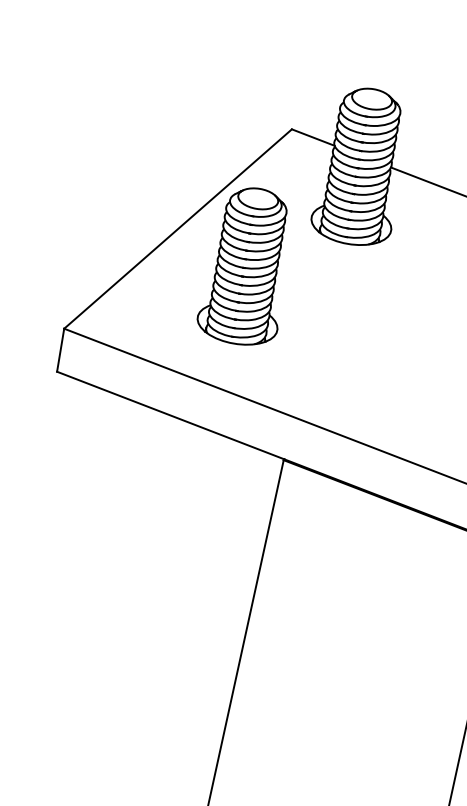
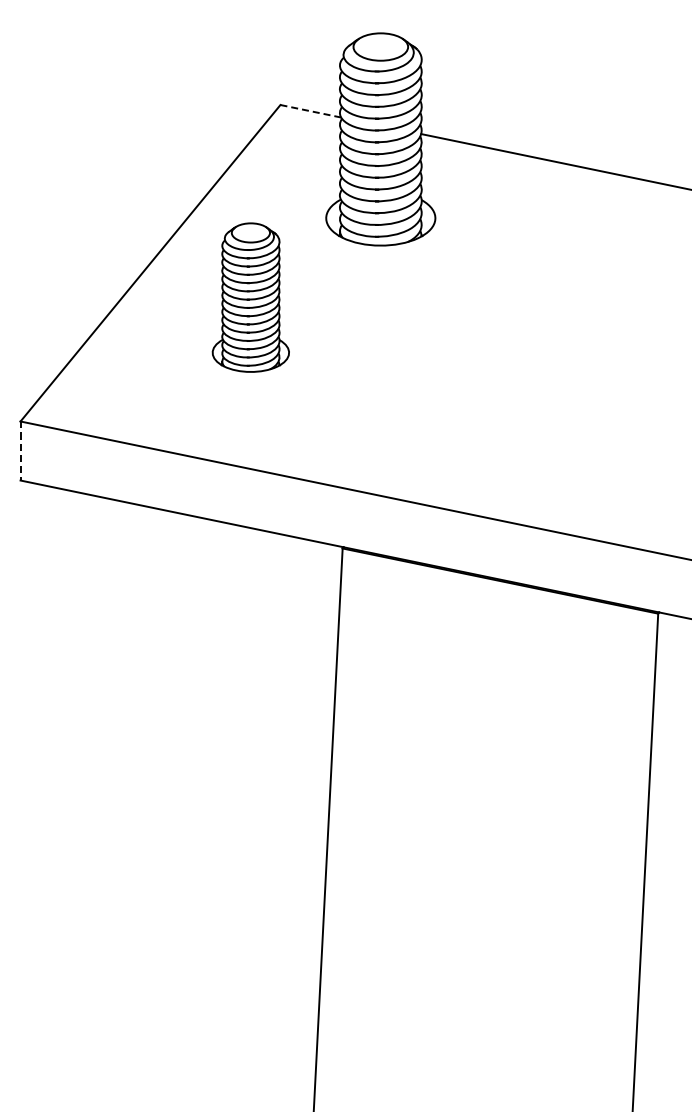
line: (313, 137) -> (311, 111), solid -> dashed
part: (246, 266) -> (250, 297), size x0.7
line: (60, 350) -> (20, 451), solid -> dashed

